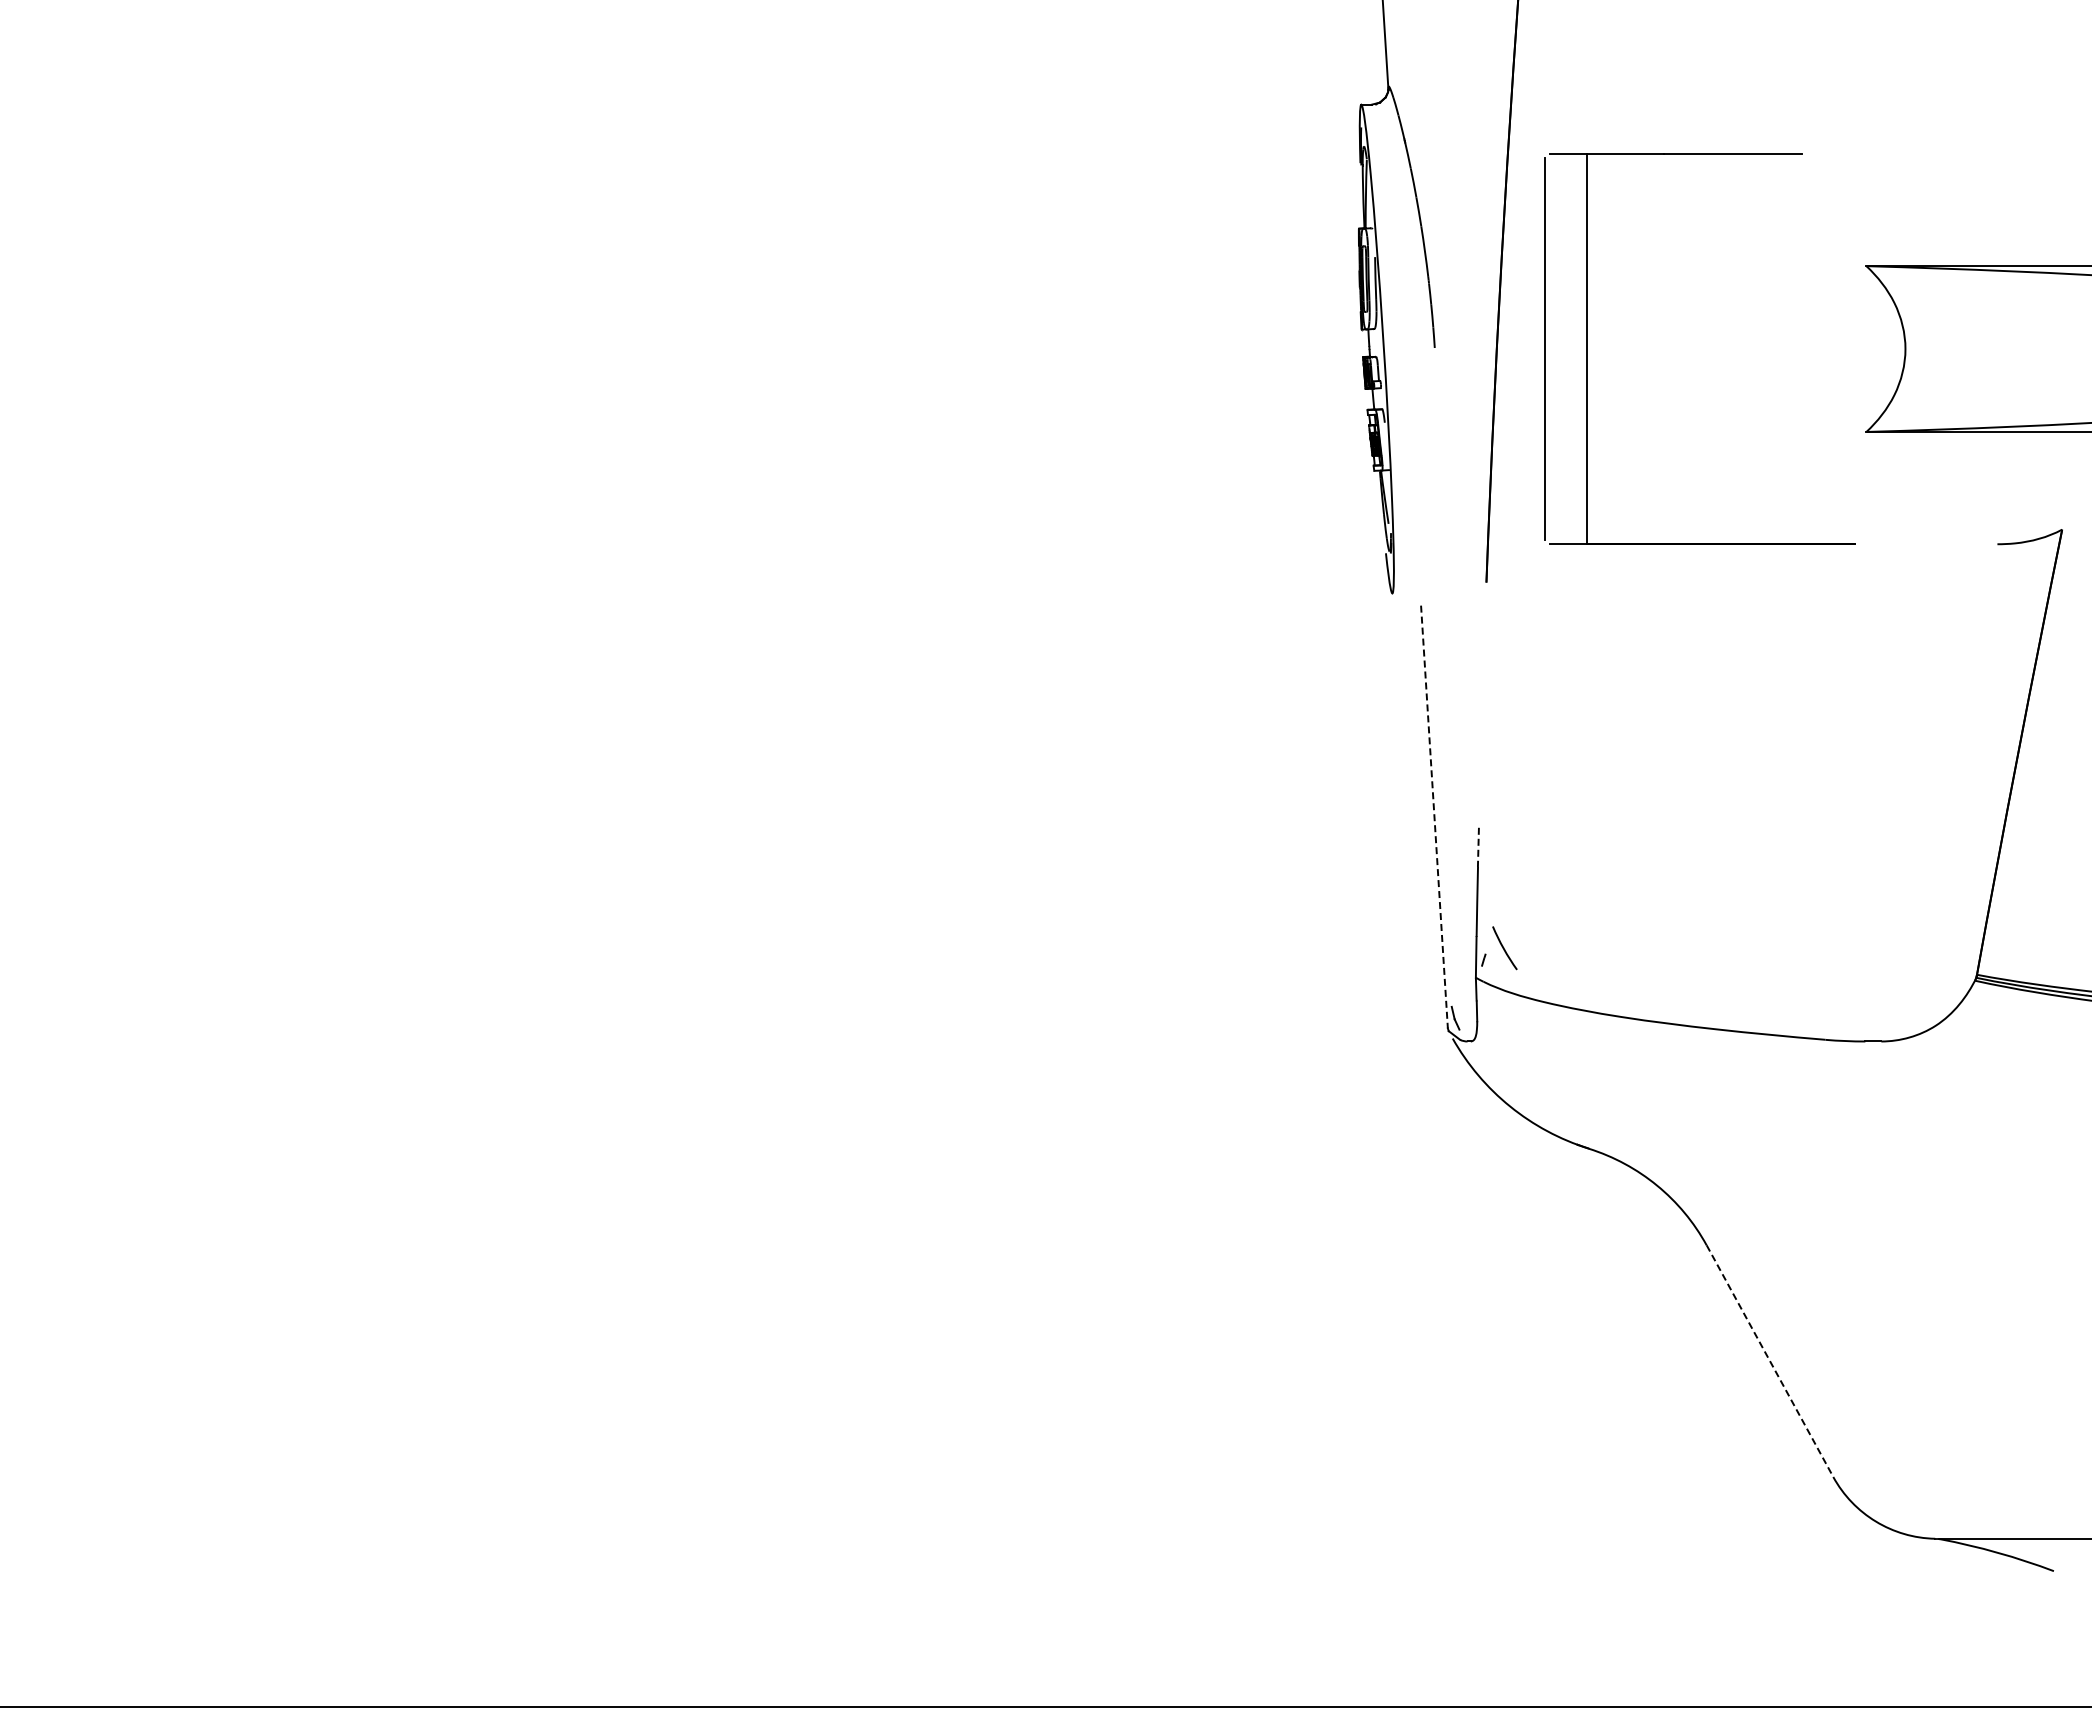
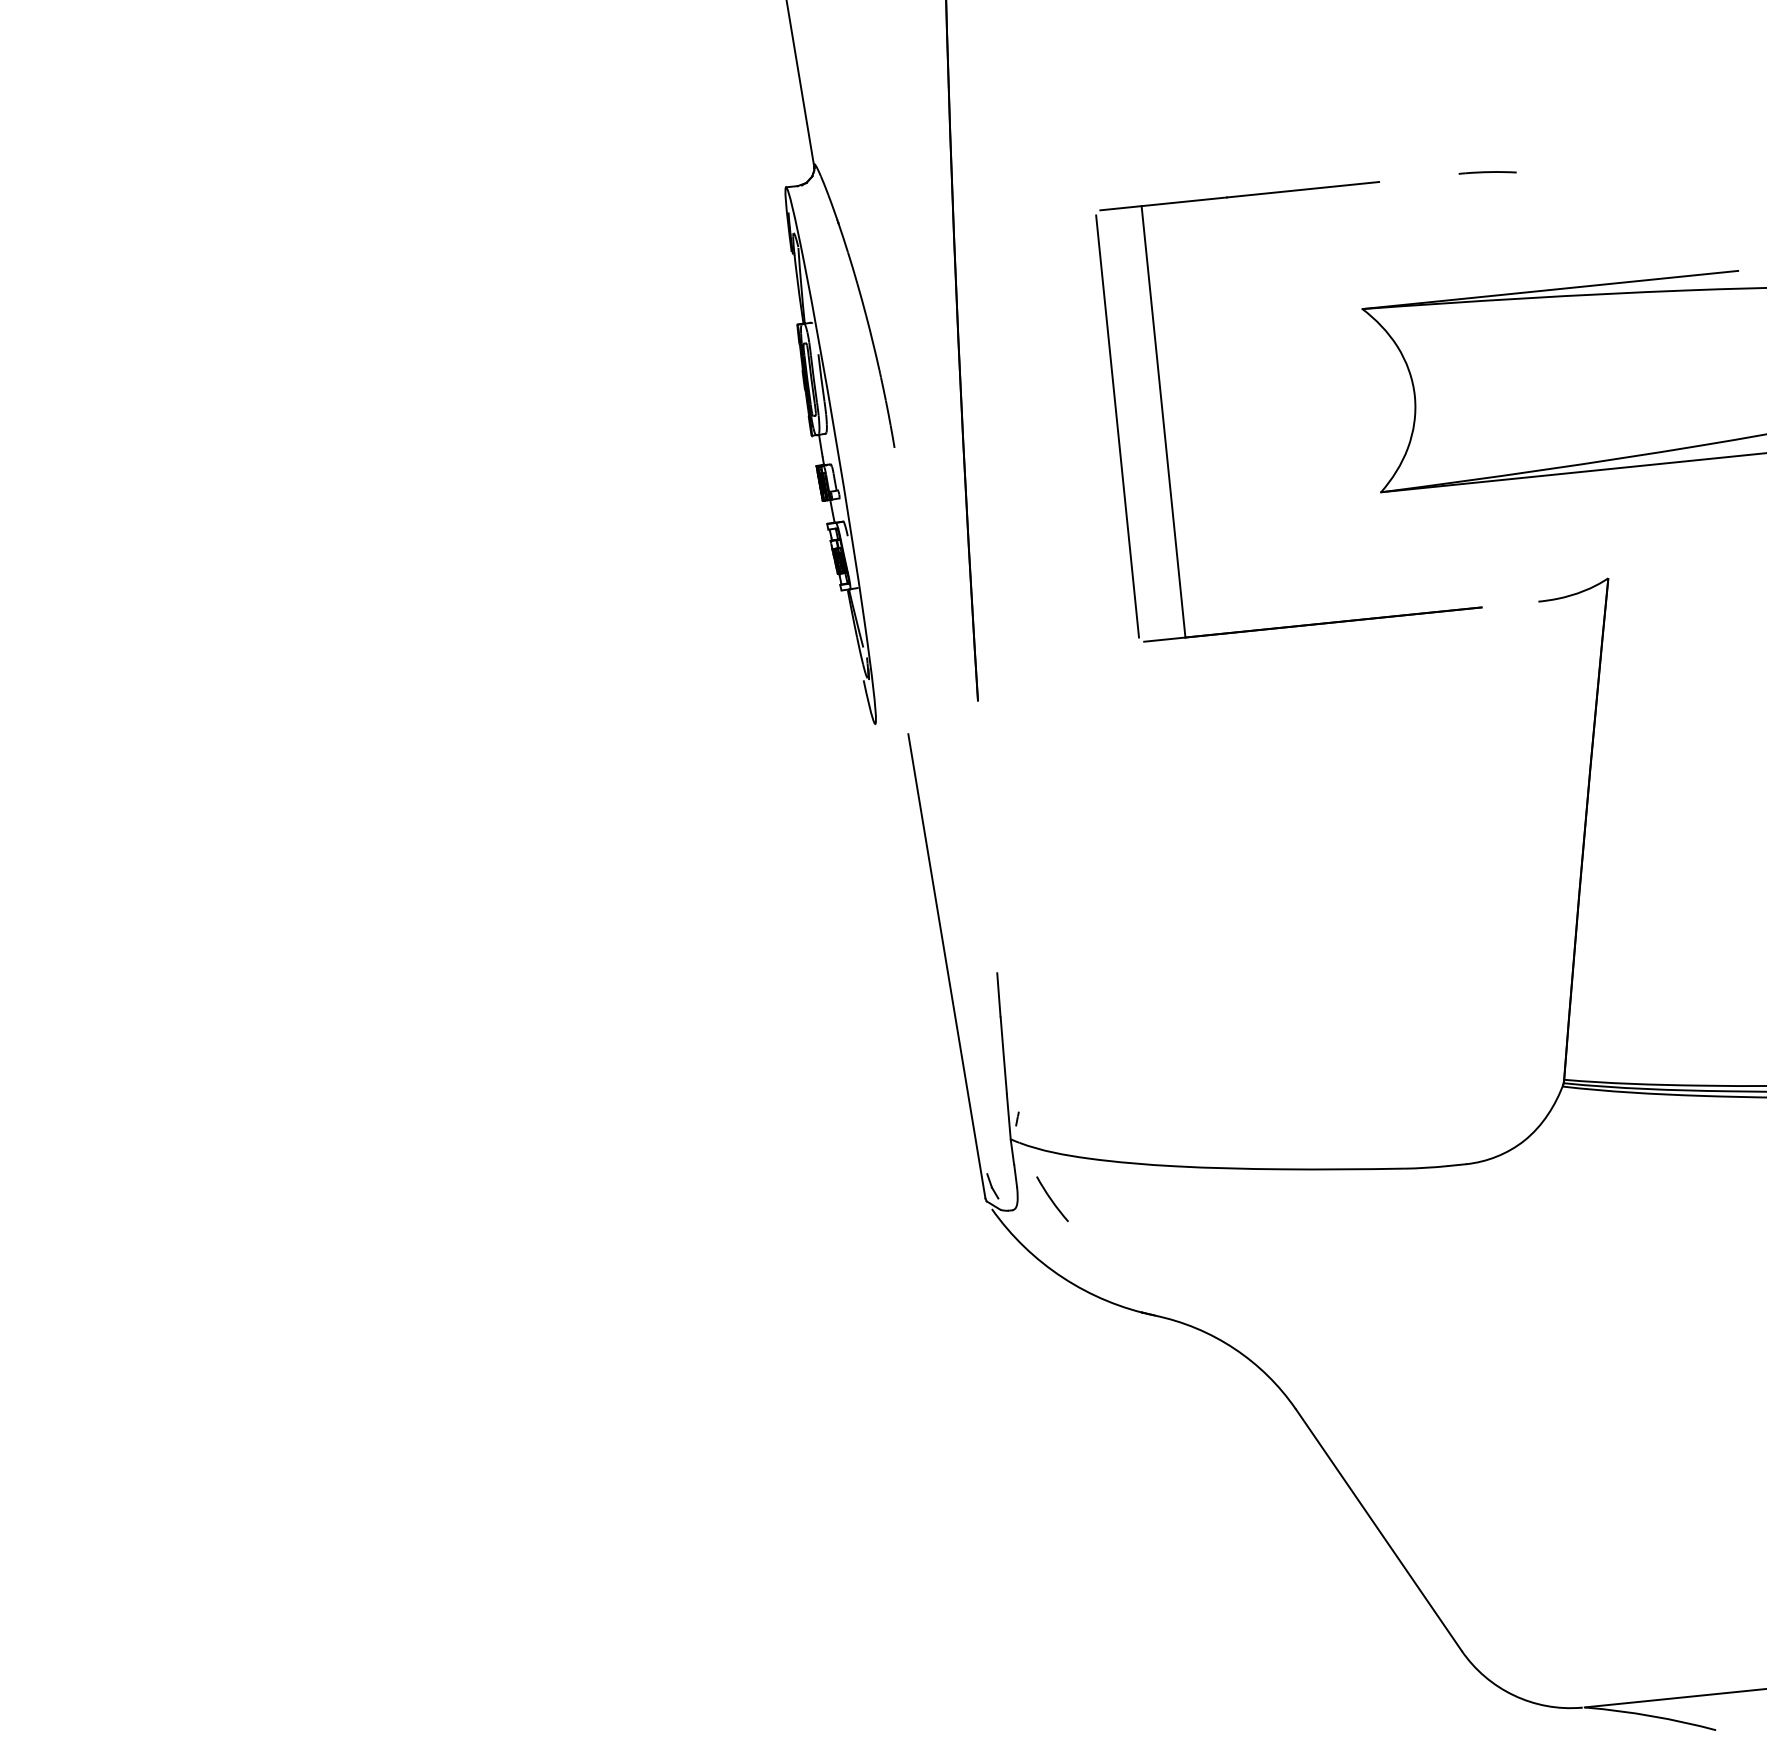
line: (1990, 155) -> (1487, 172), added
part: (1587, 348) -> (1163, 421), moved
line: (1434, 817) -> (946, 966), dashed -> solid
line: (1478, 847) -> (998, 995), dashed -> solid
arc: (1504, 948) -> (1052, 1199), moved
line: (1770, 1361) -> (1379, 1530), dashed -> solid

